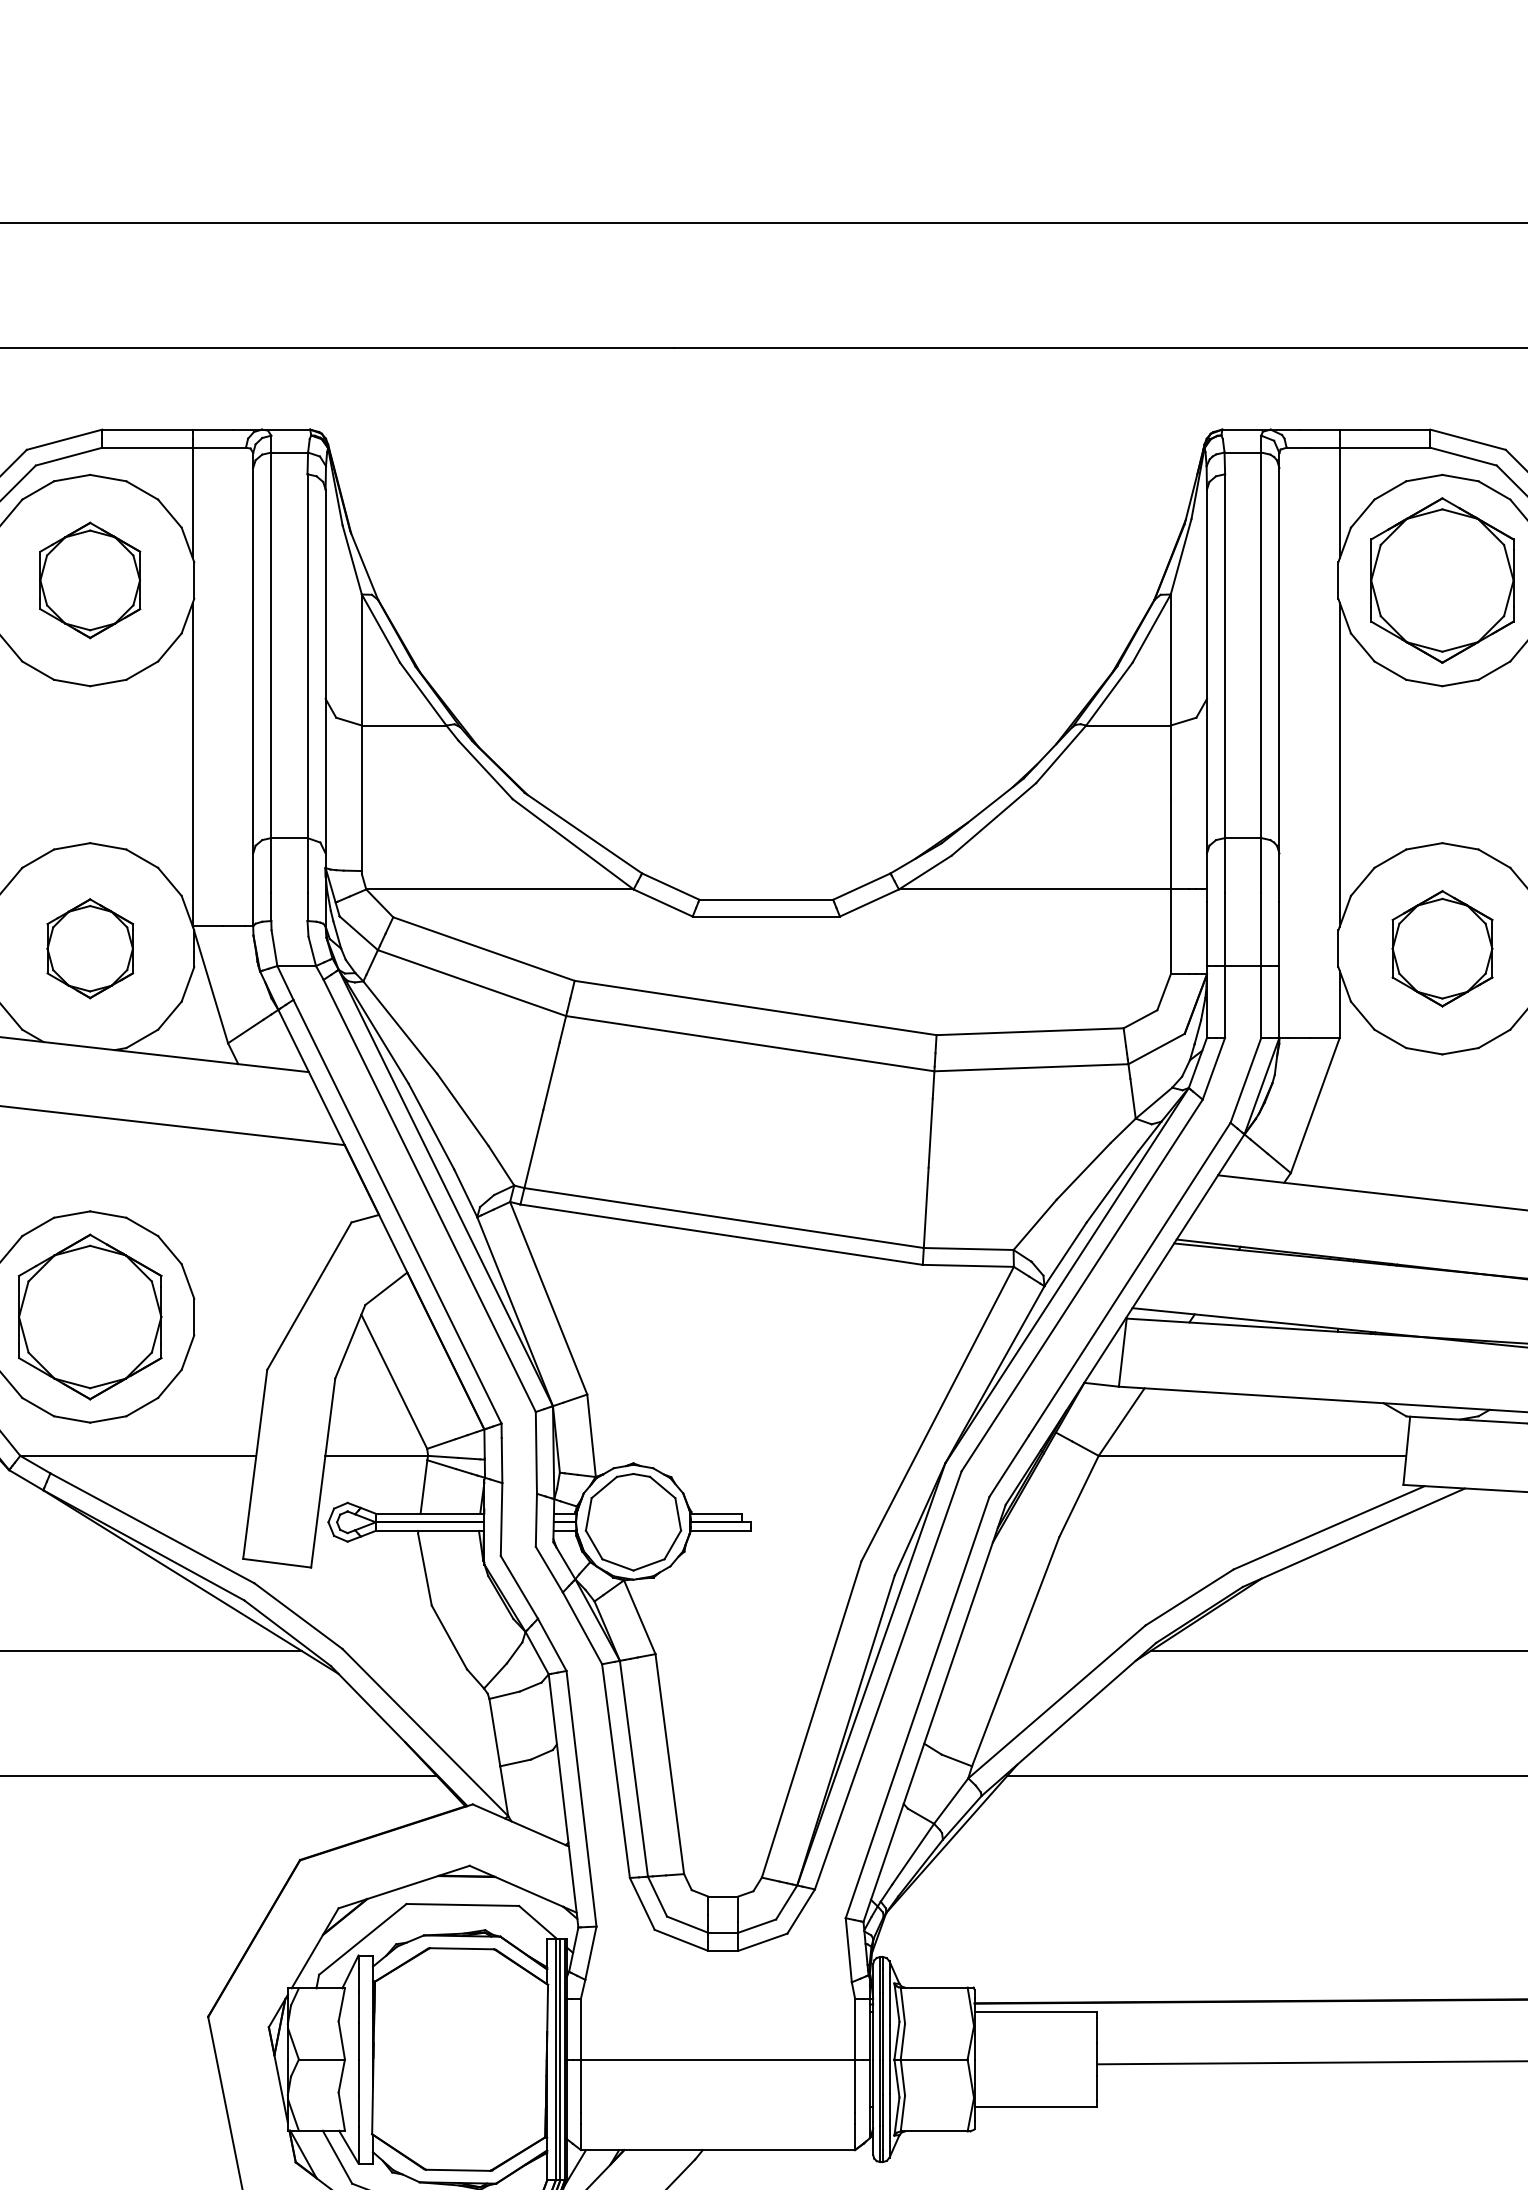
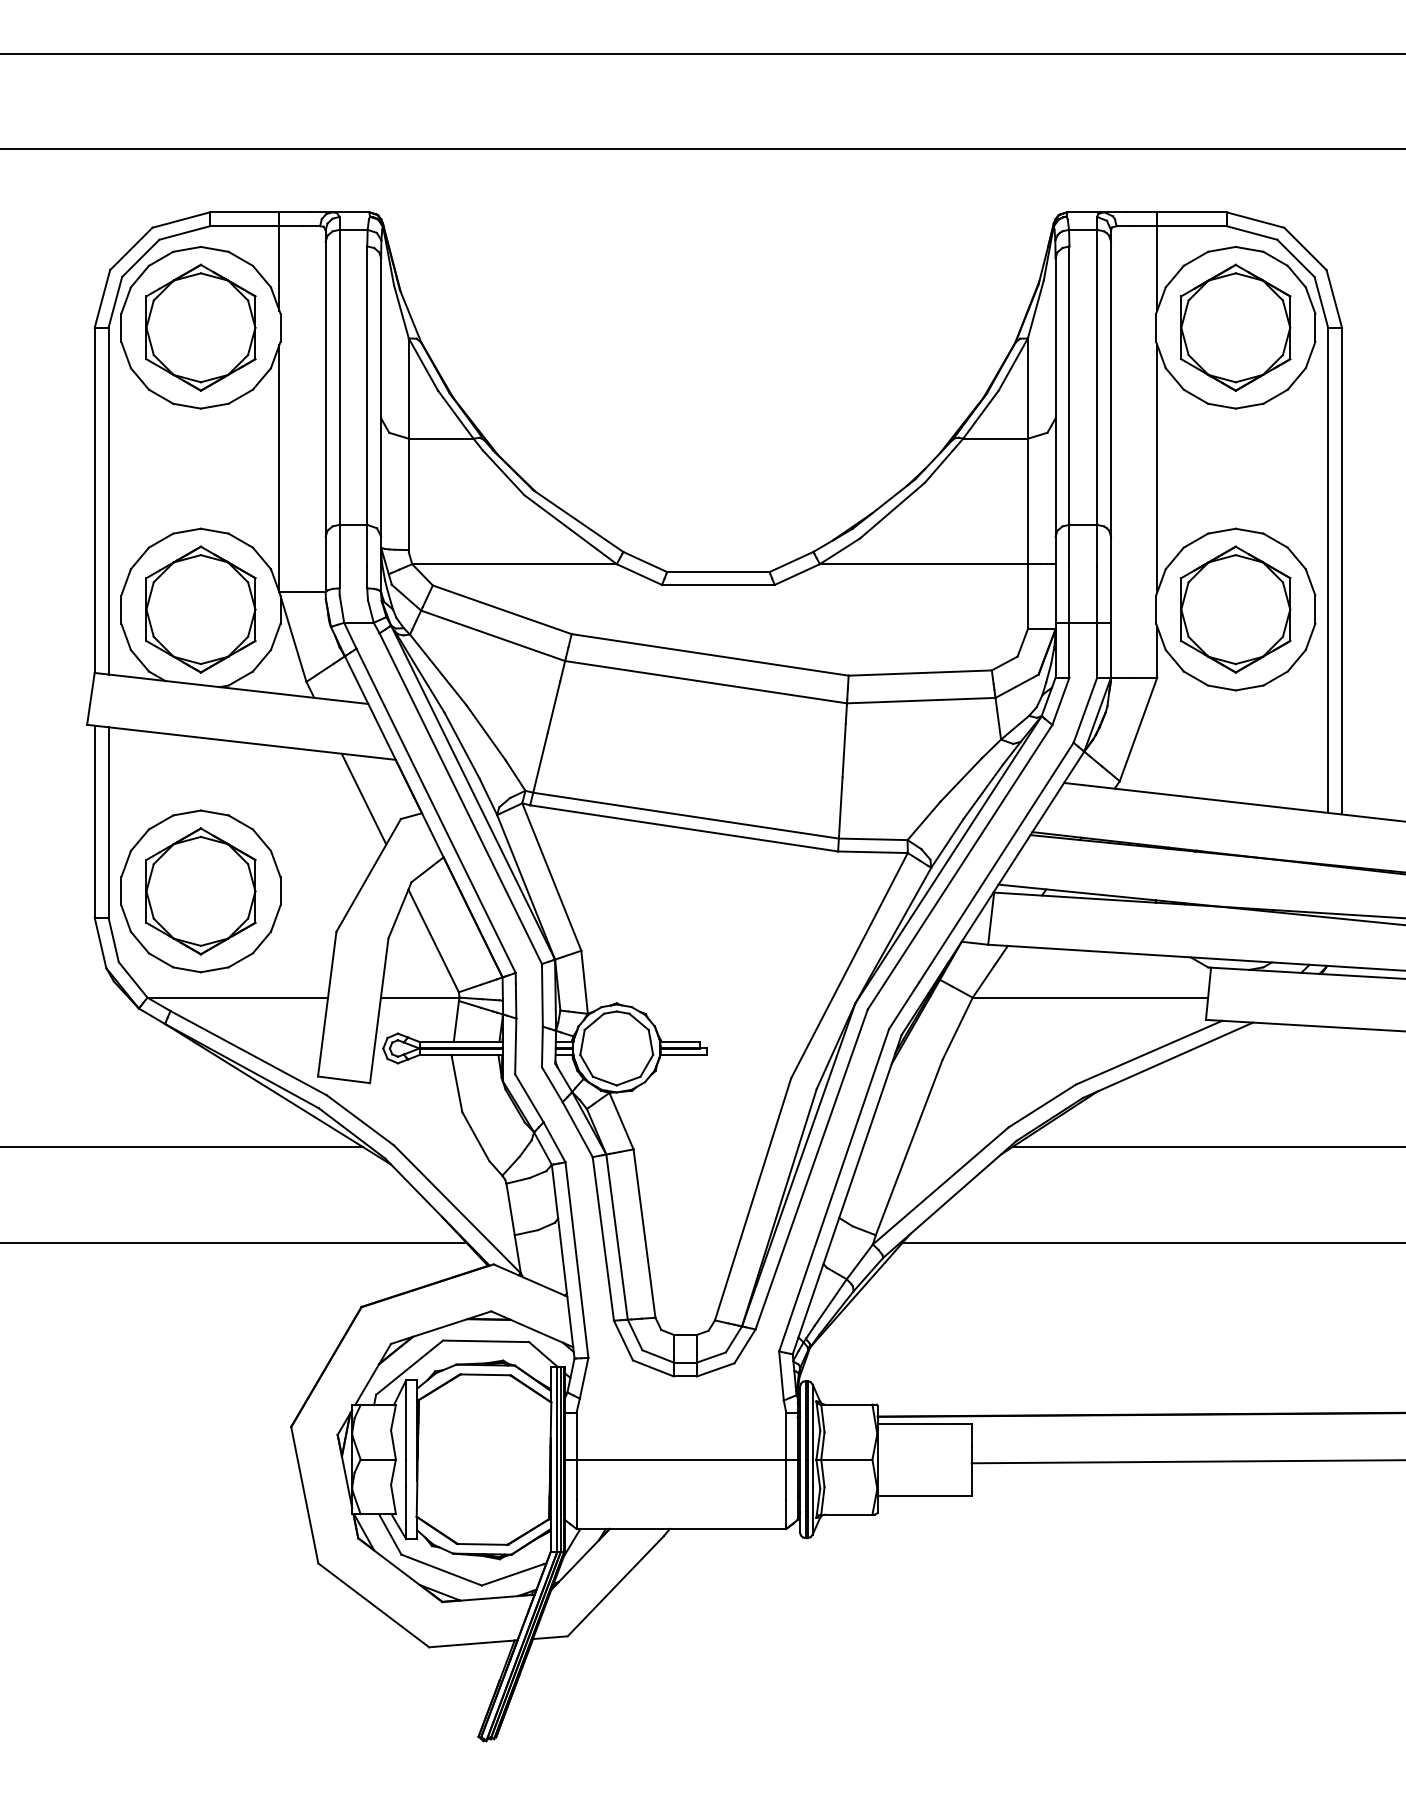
part: (89, 580) -> (200, 327), size x1.43
part: (89, 948) -> (200, 609), size x1.67
part: (1442, 948) -> (1235, 609), size x1.43
line: (302, 1195) -> (363, 798), added

